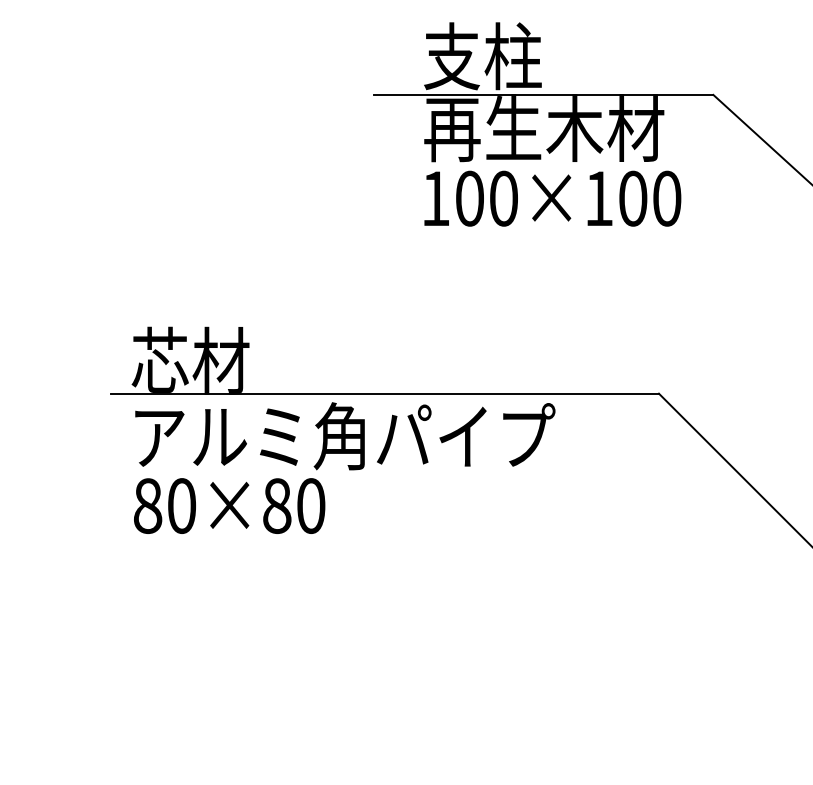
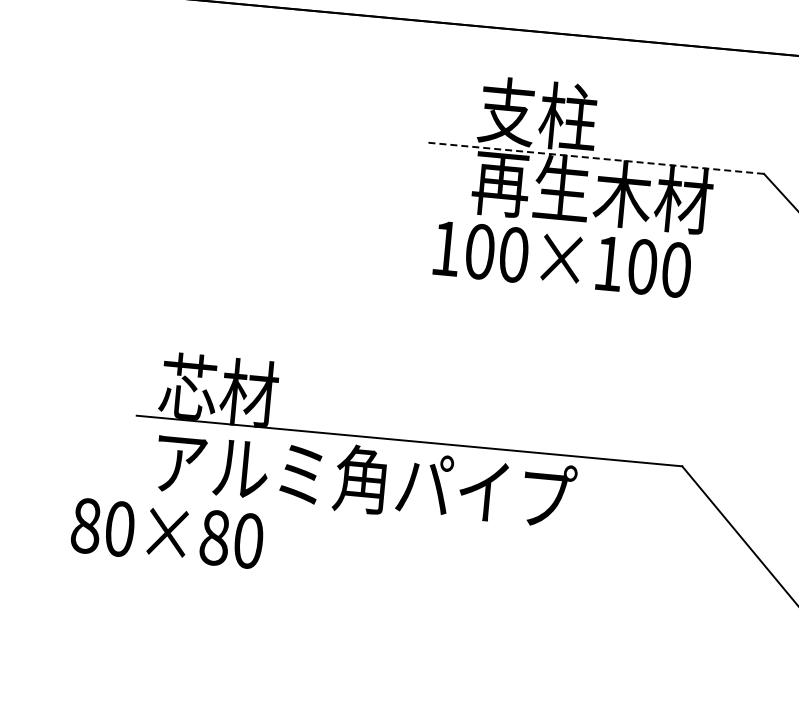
line: (543, 94) -> (594, 157), solid -> dashed
text: (552, 198) -> (562, 259), moved
text: (229, 505) -> (167, 532), moved

